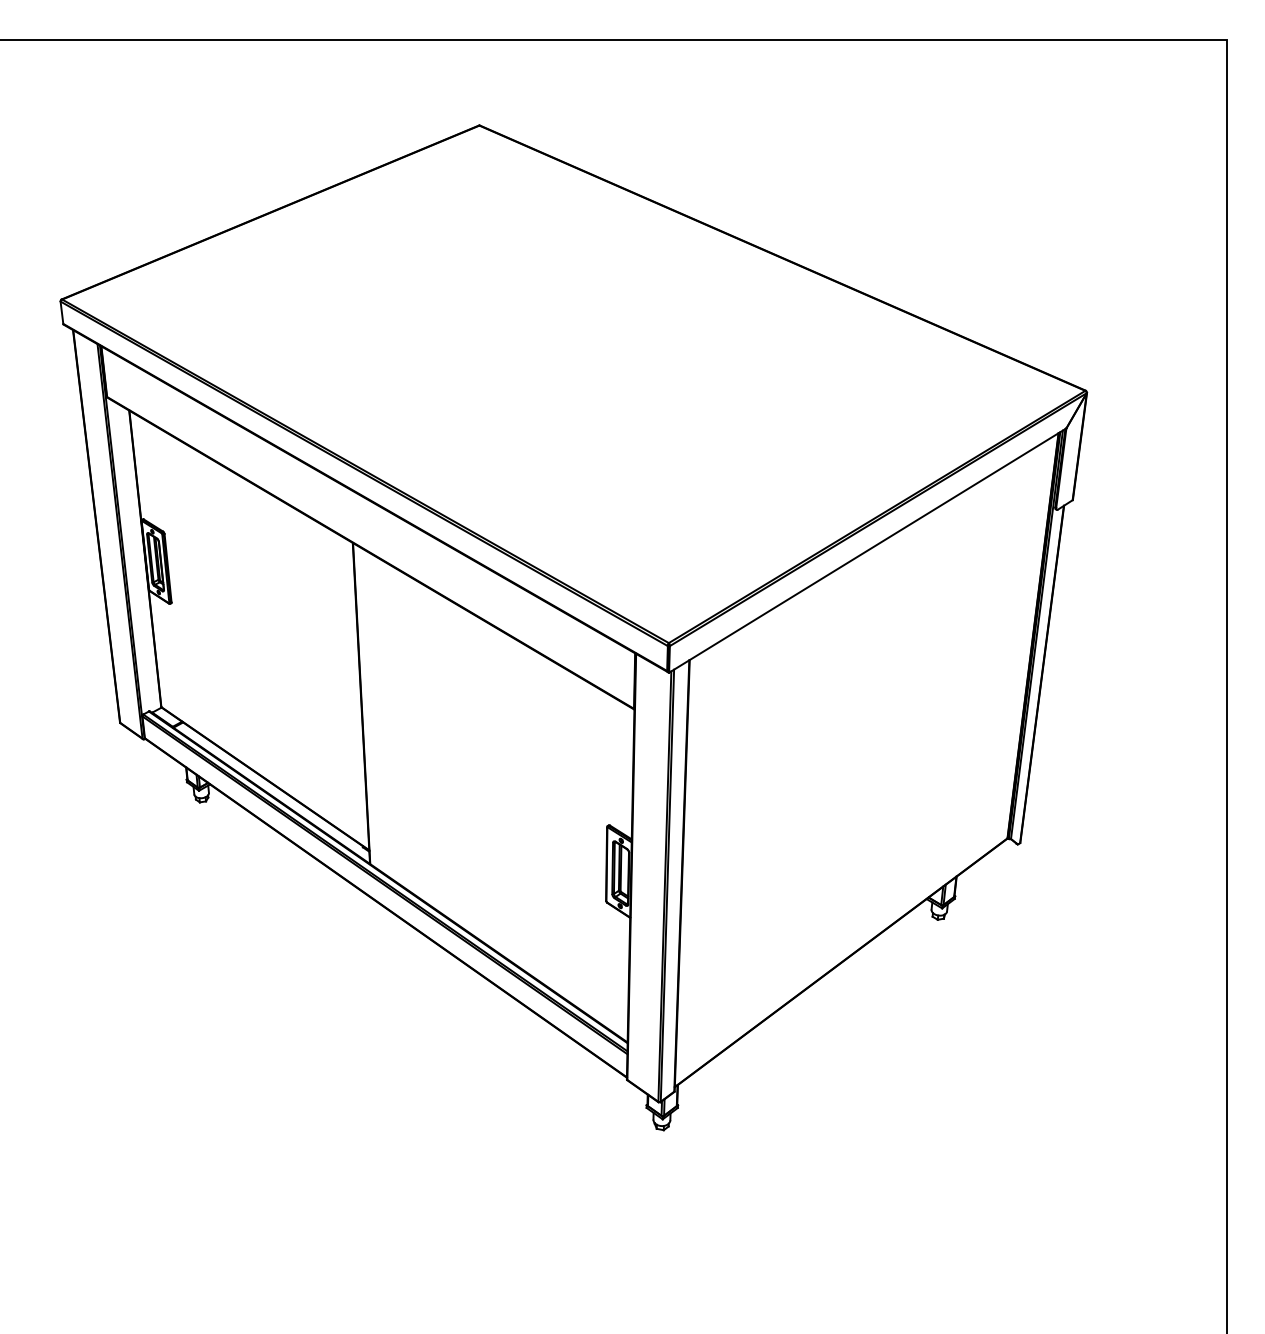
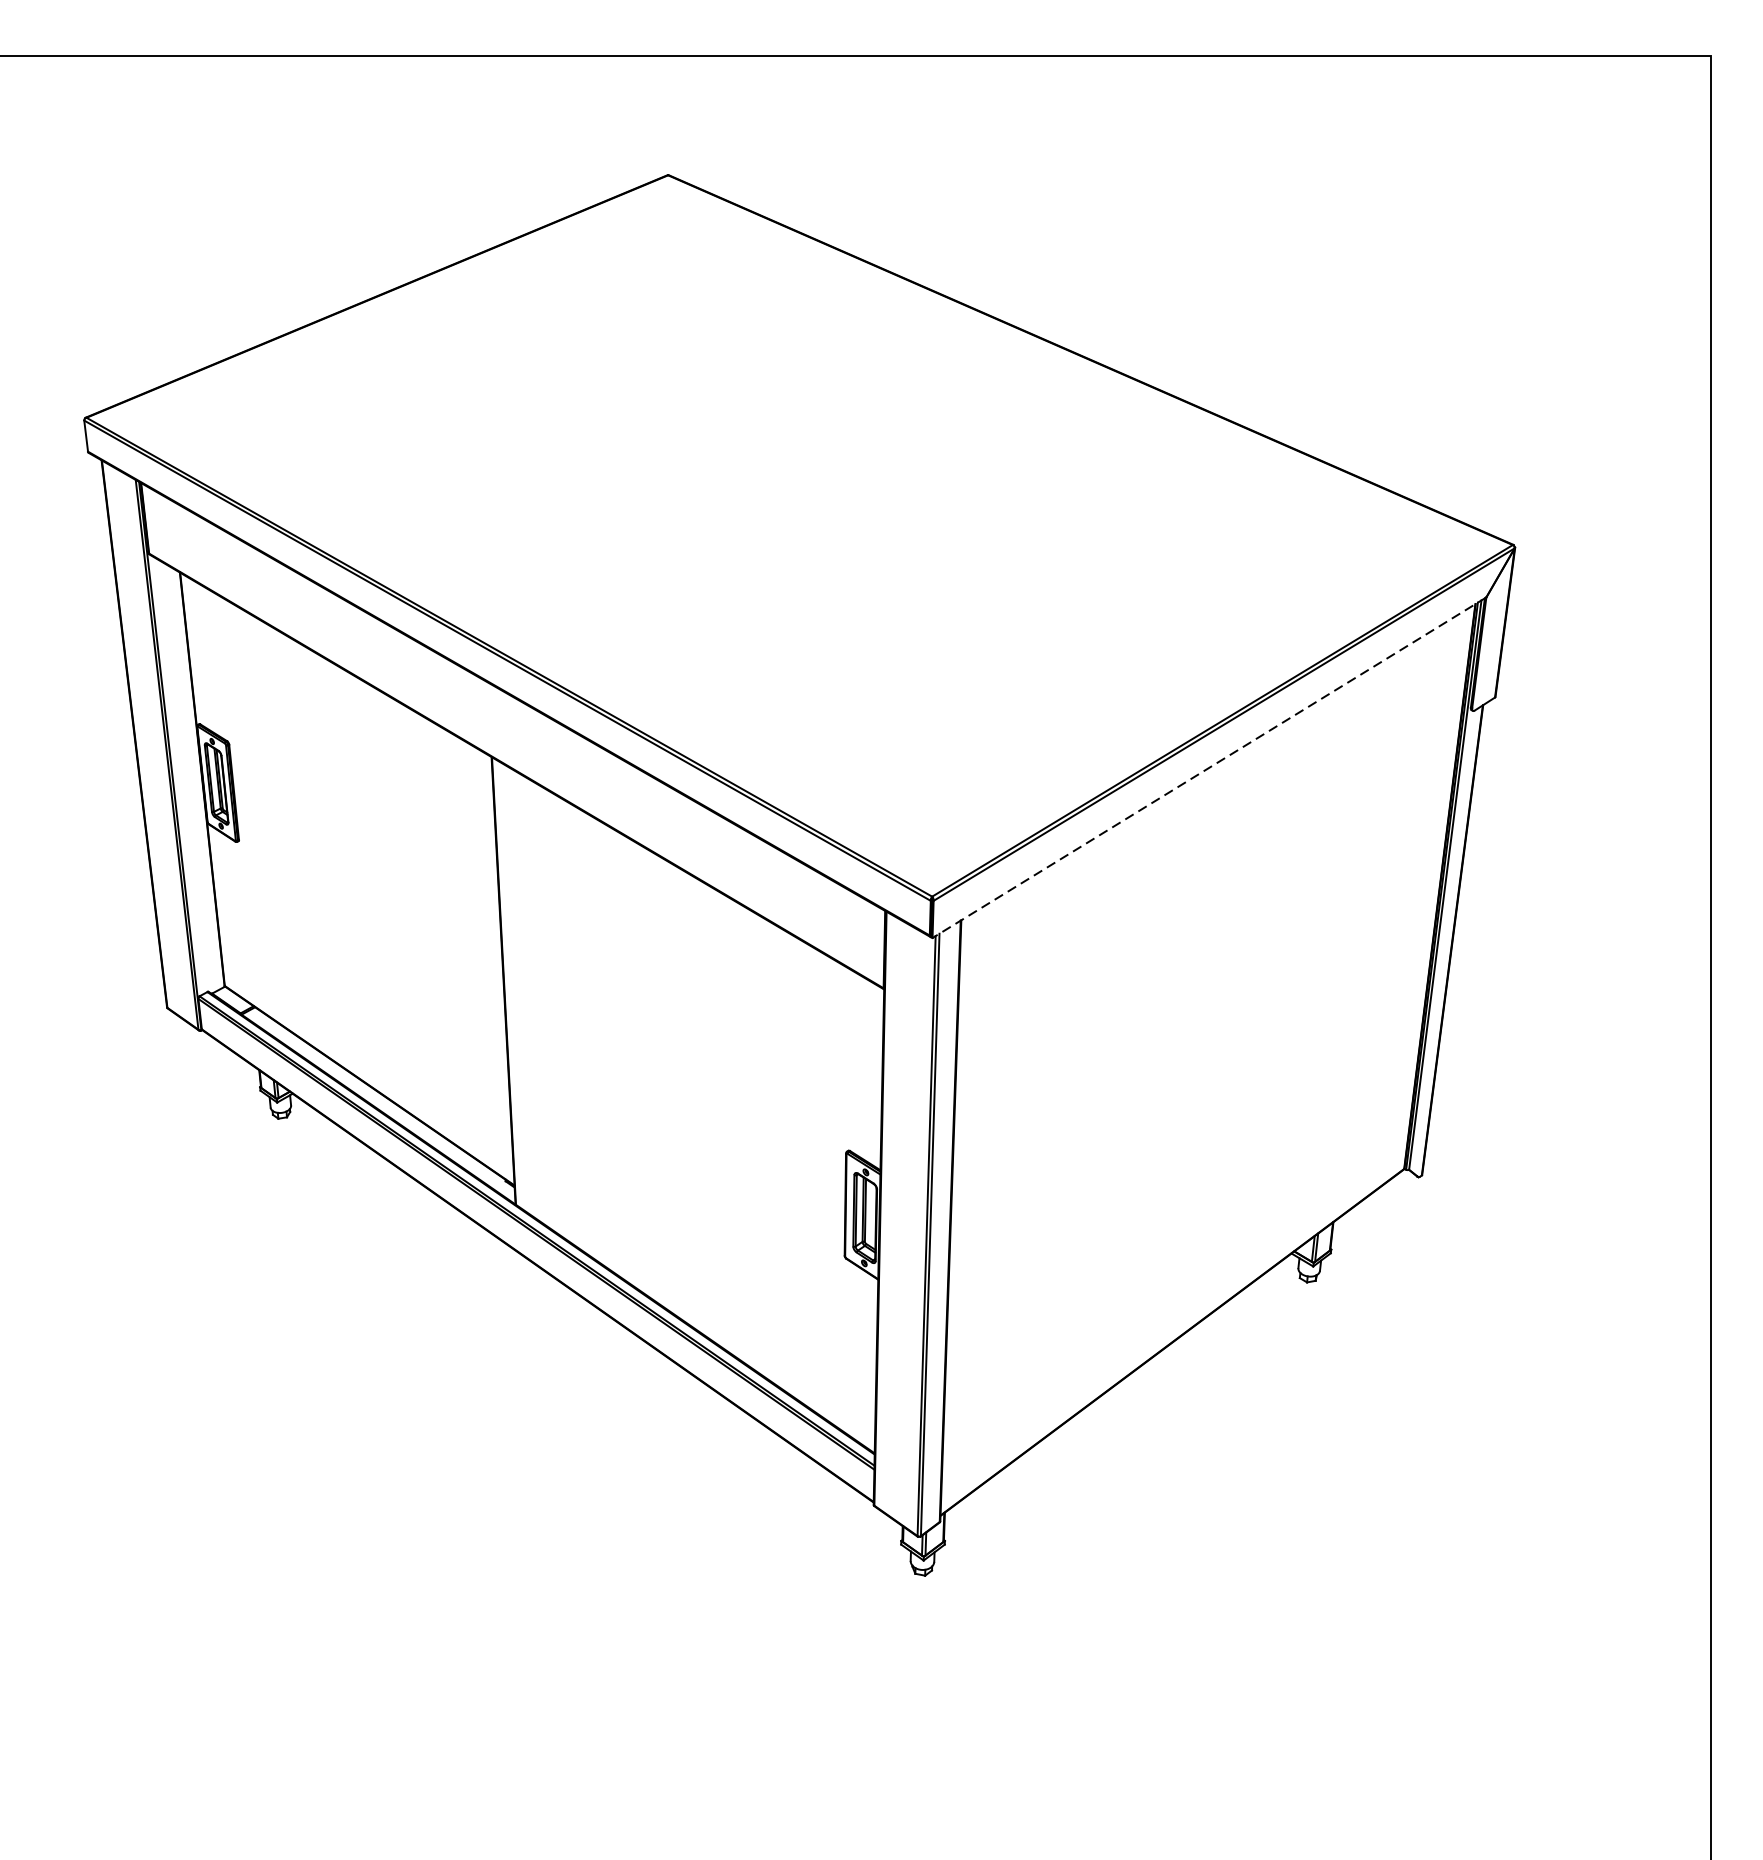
line: (867, 550) -> (1209, 767), solid -> dashed

